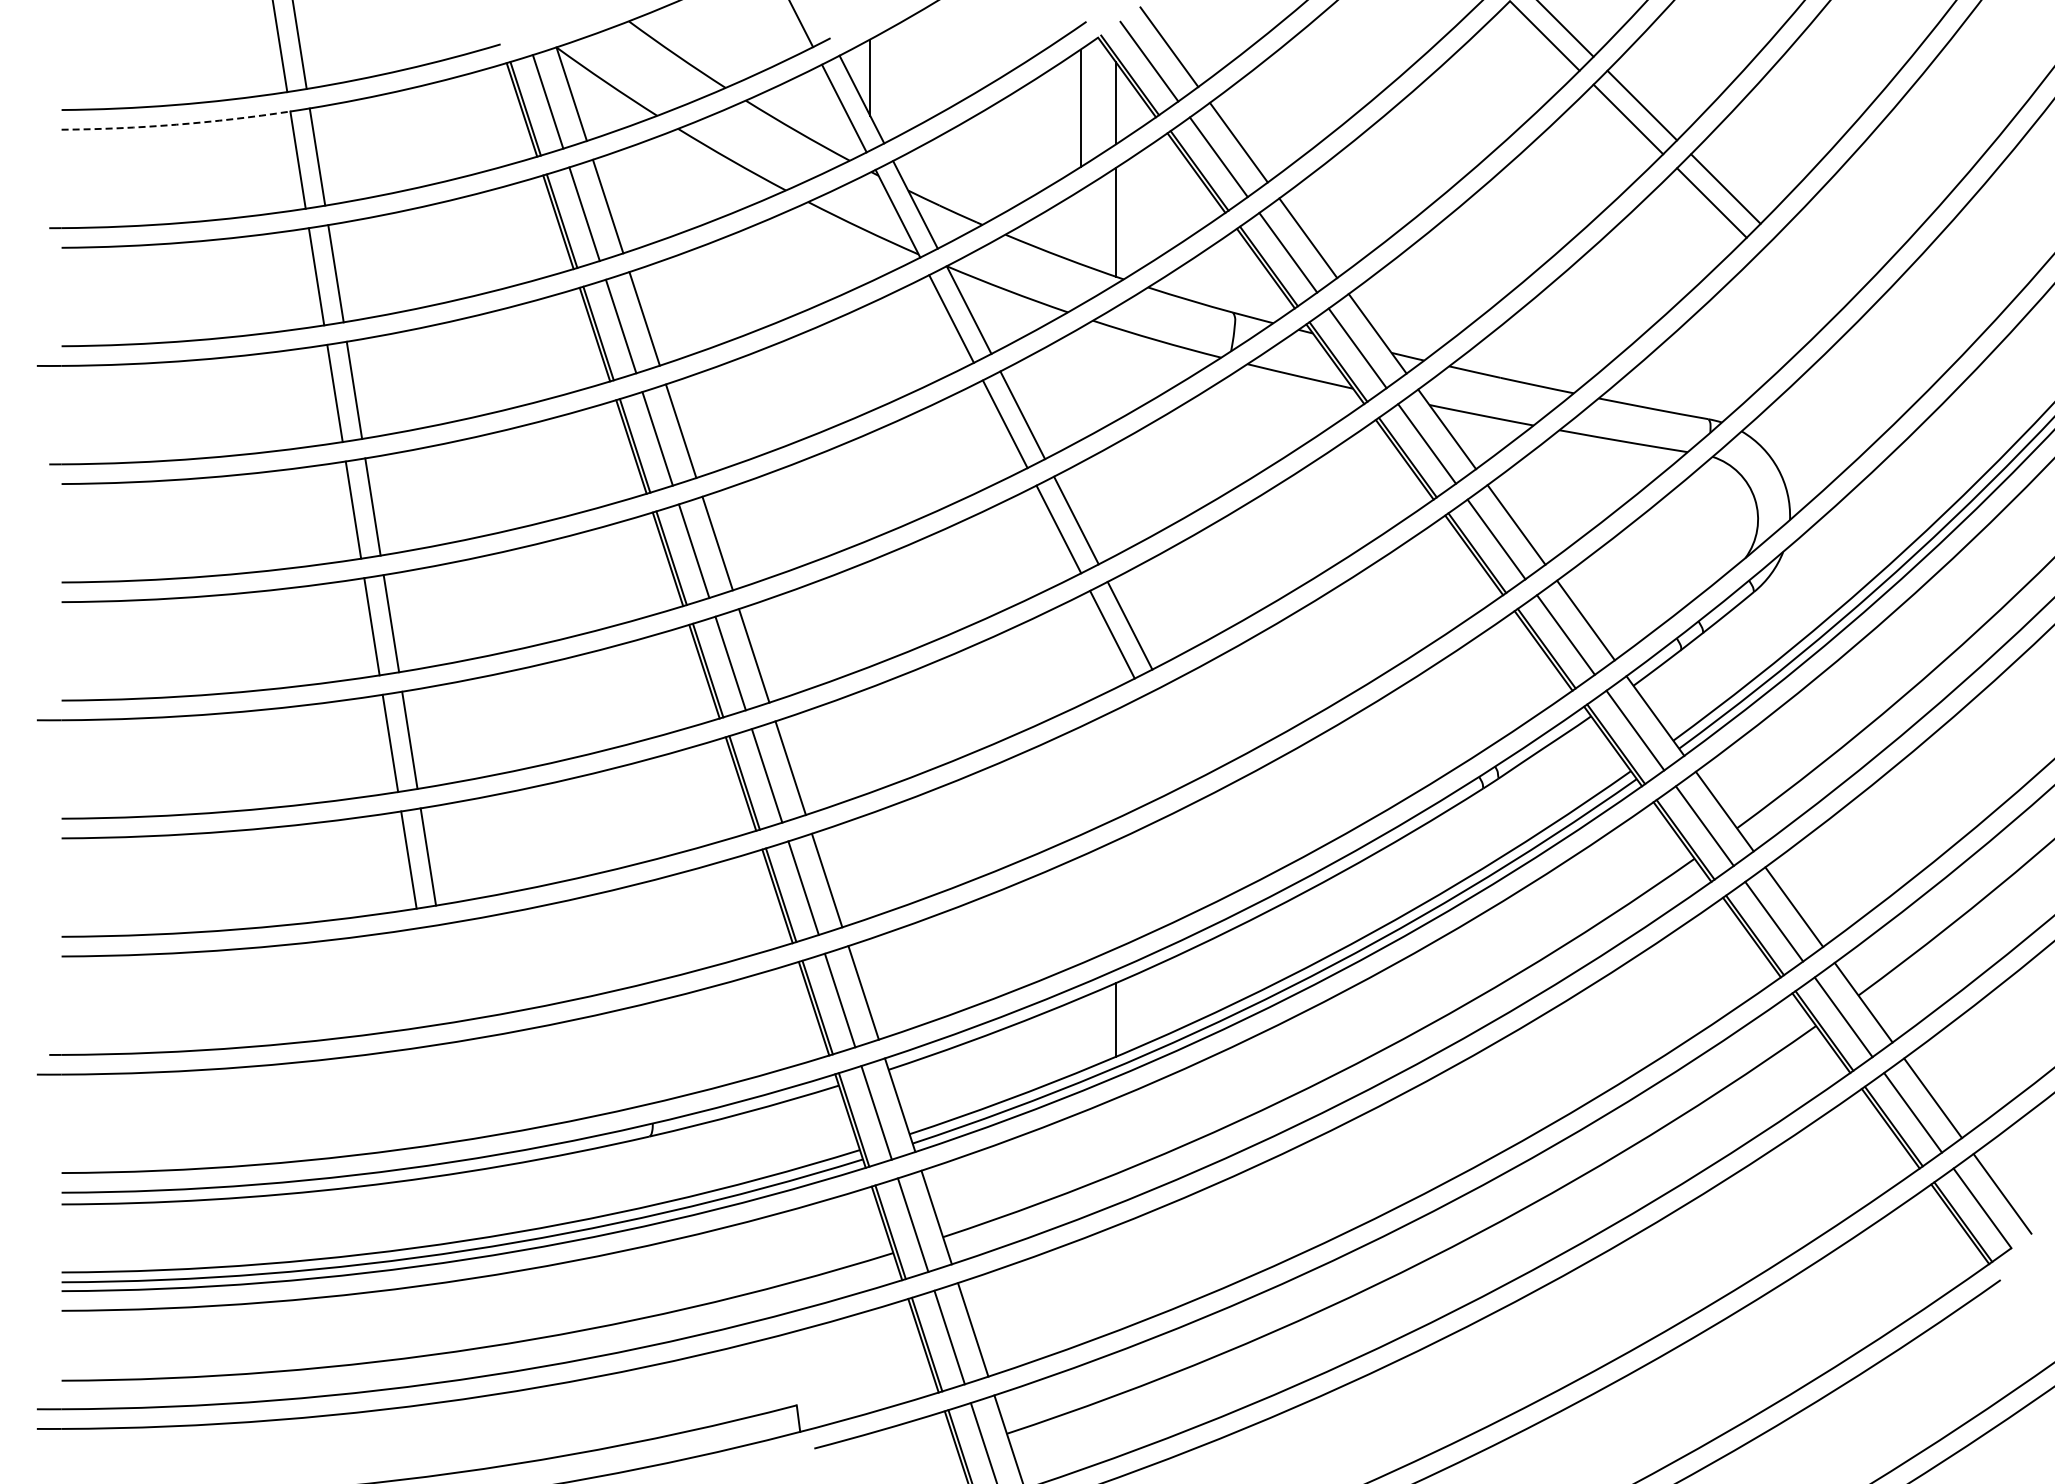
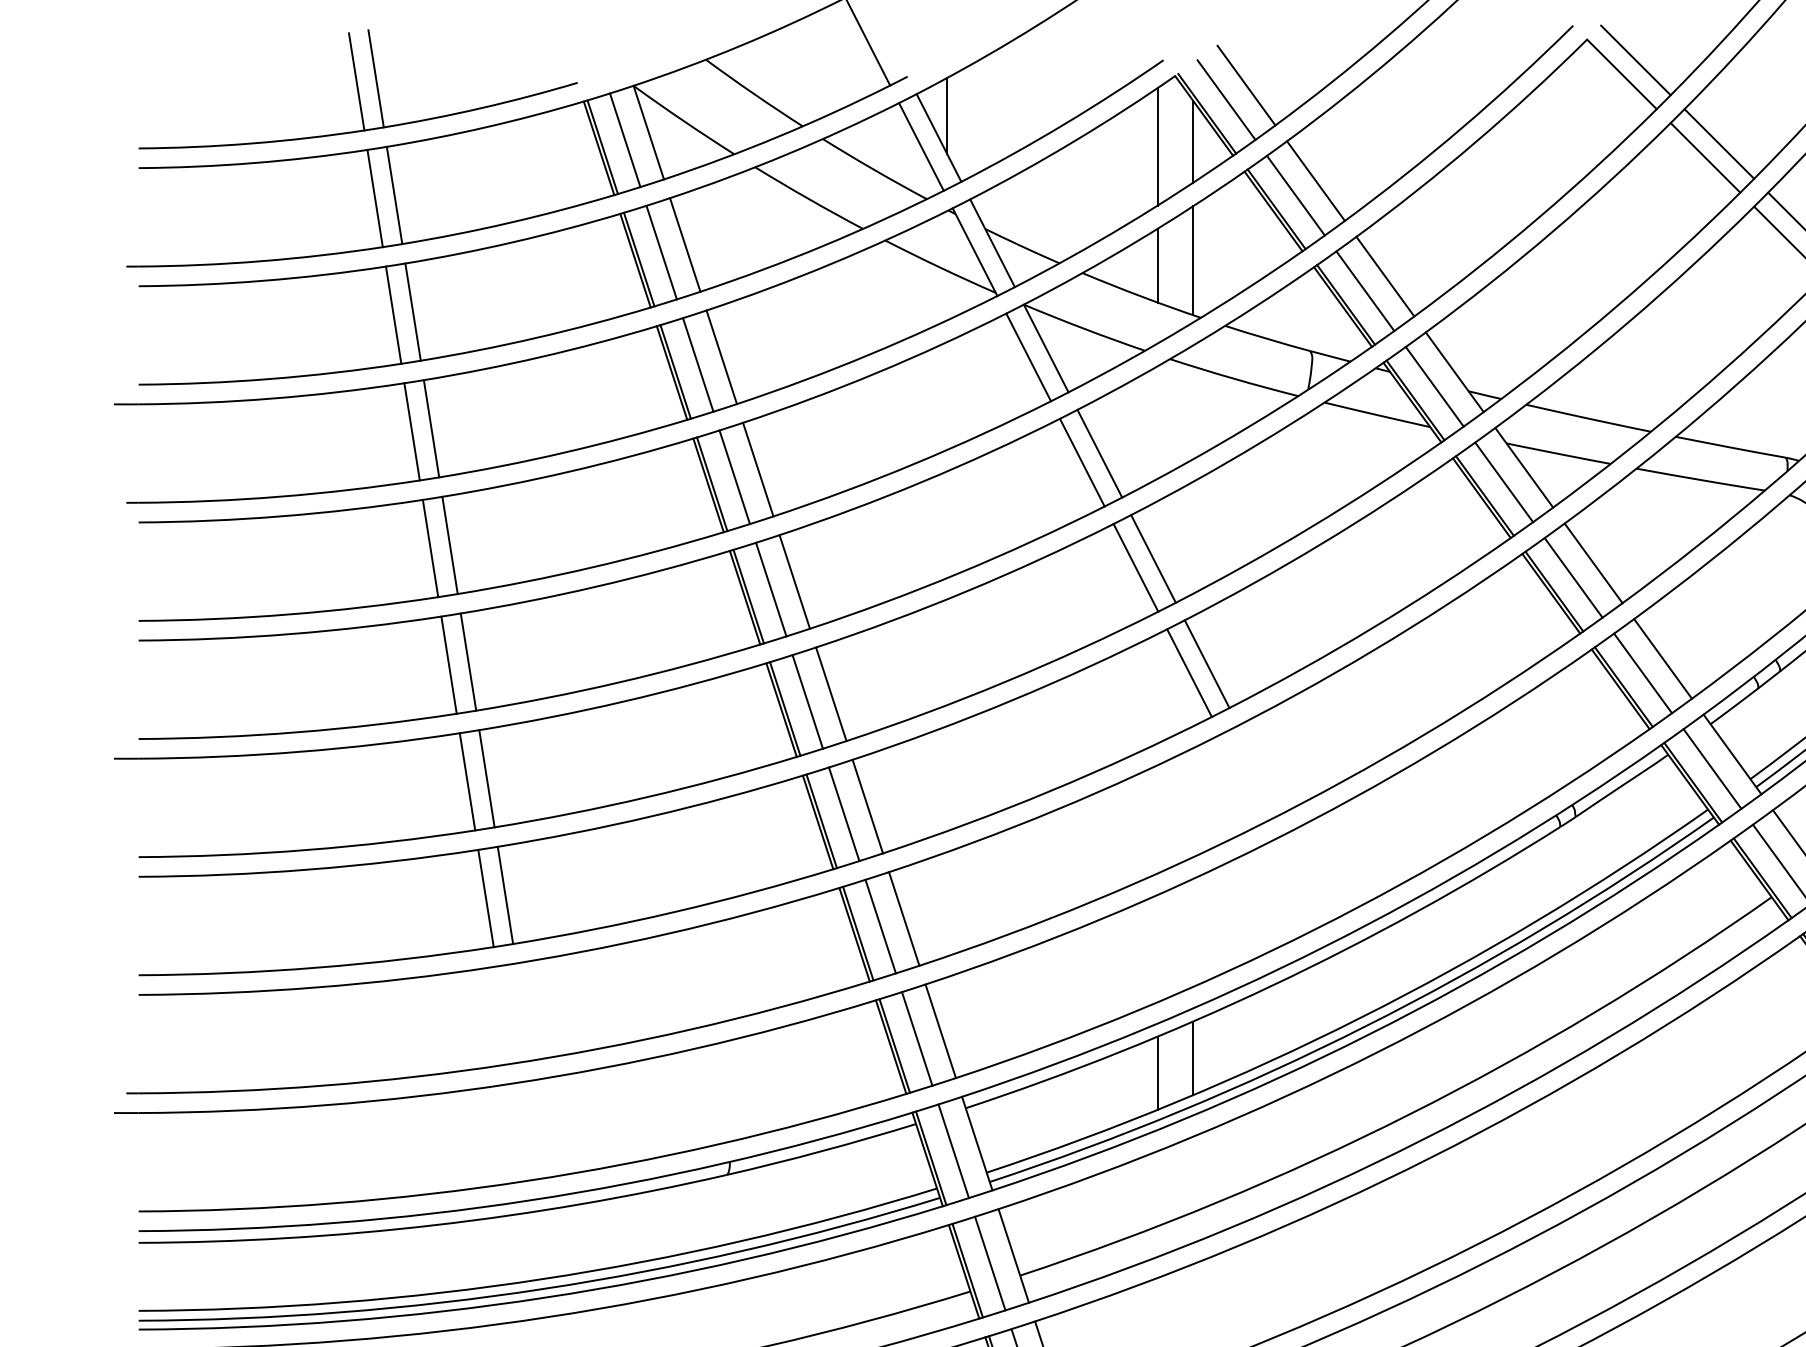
arc: (176, 124) -> (253, 162), dashed -> solid
line: (1080, 227) -> (1157, 265), added
line: (1080, 1034) -> (1157, 1072), added

